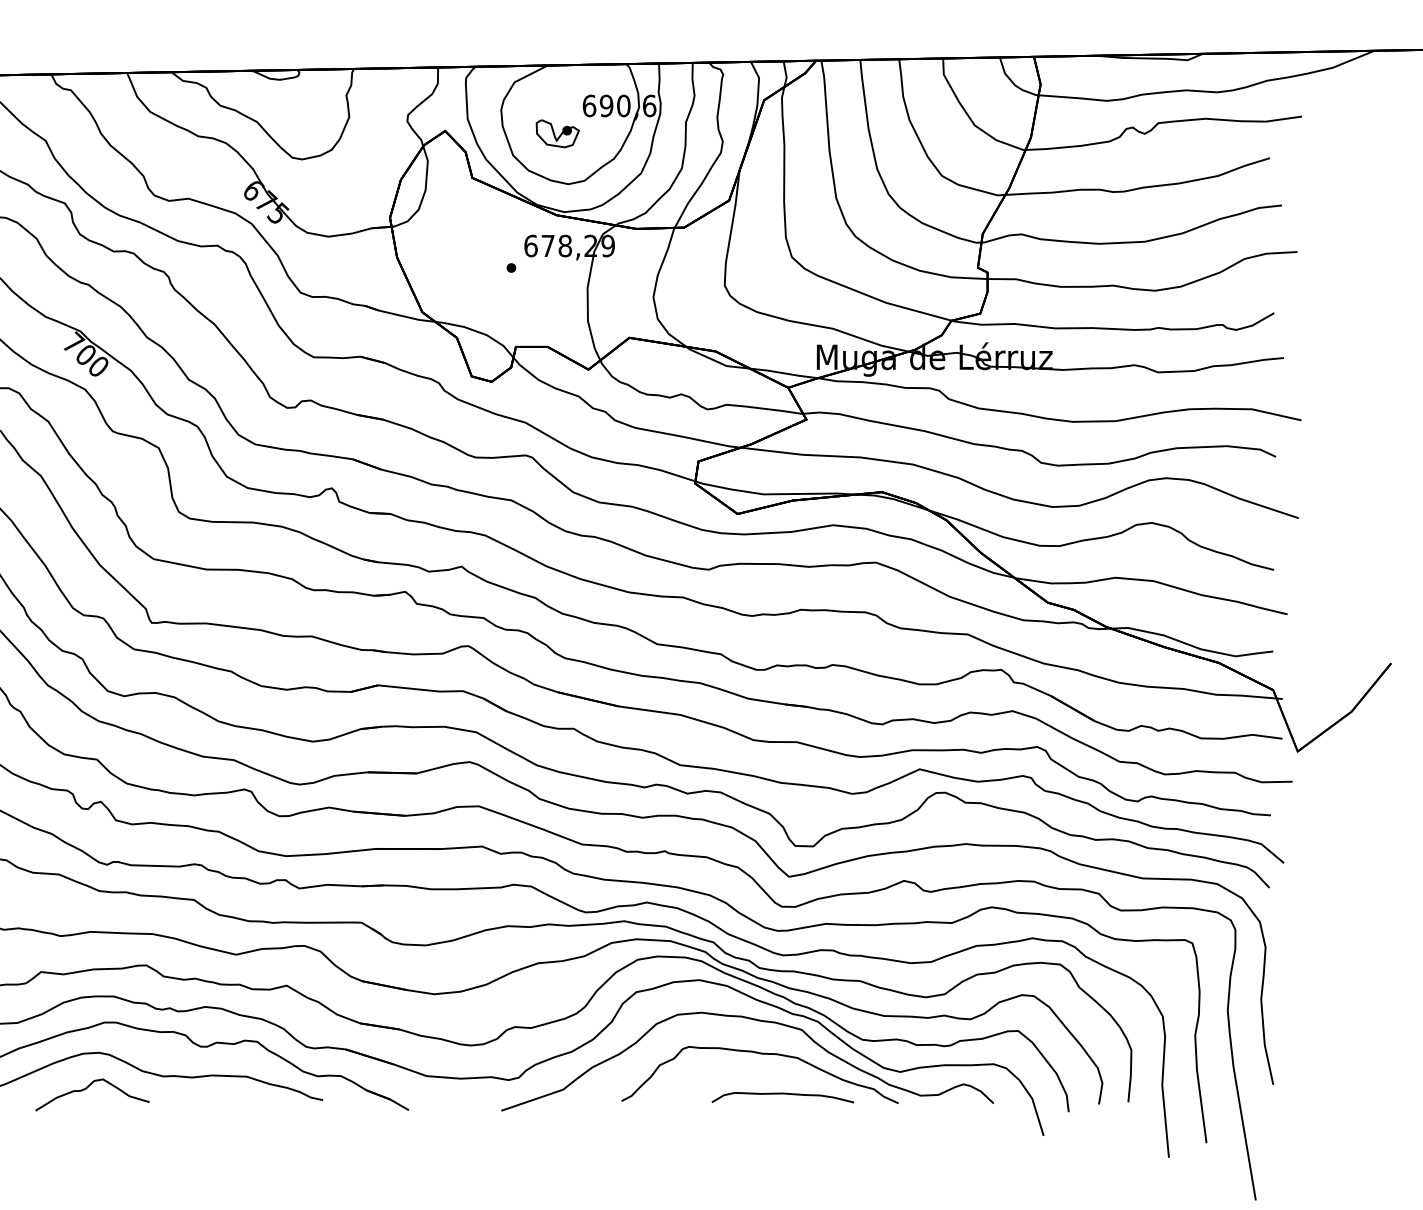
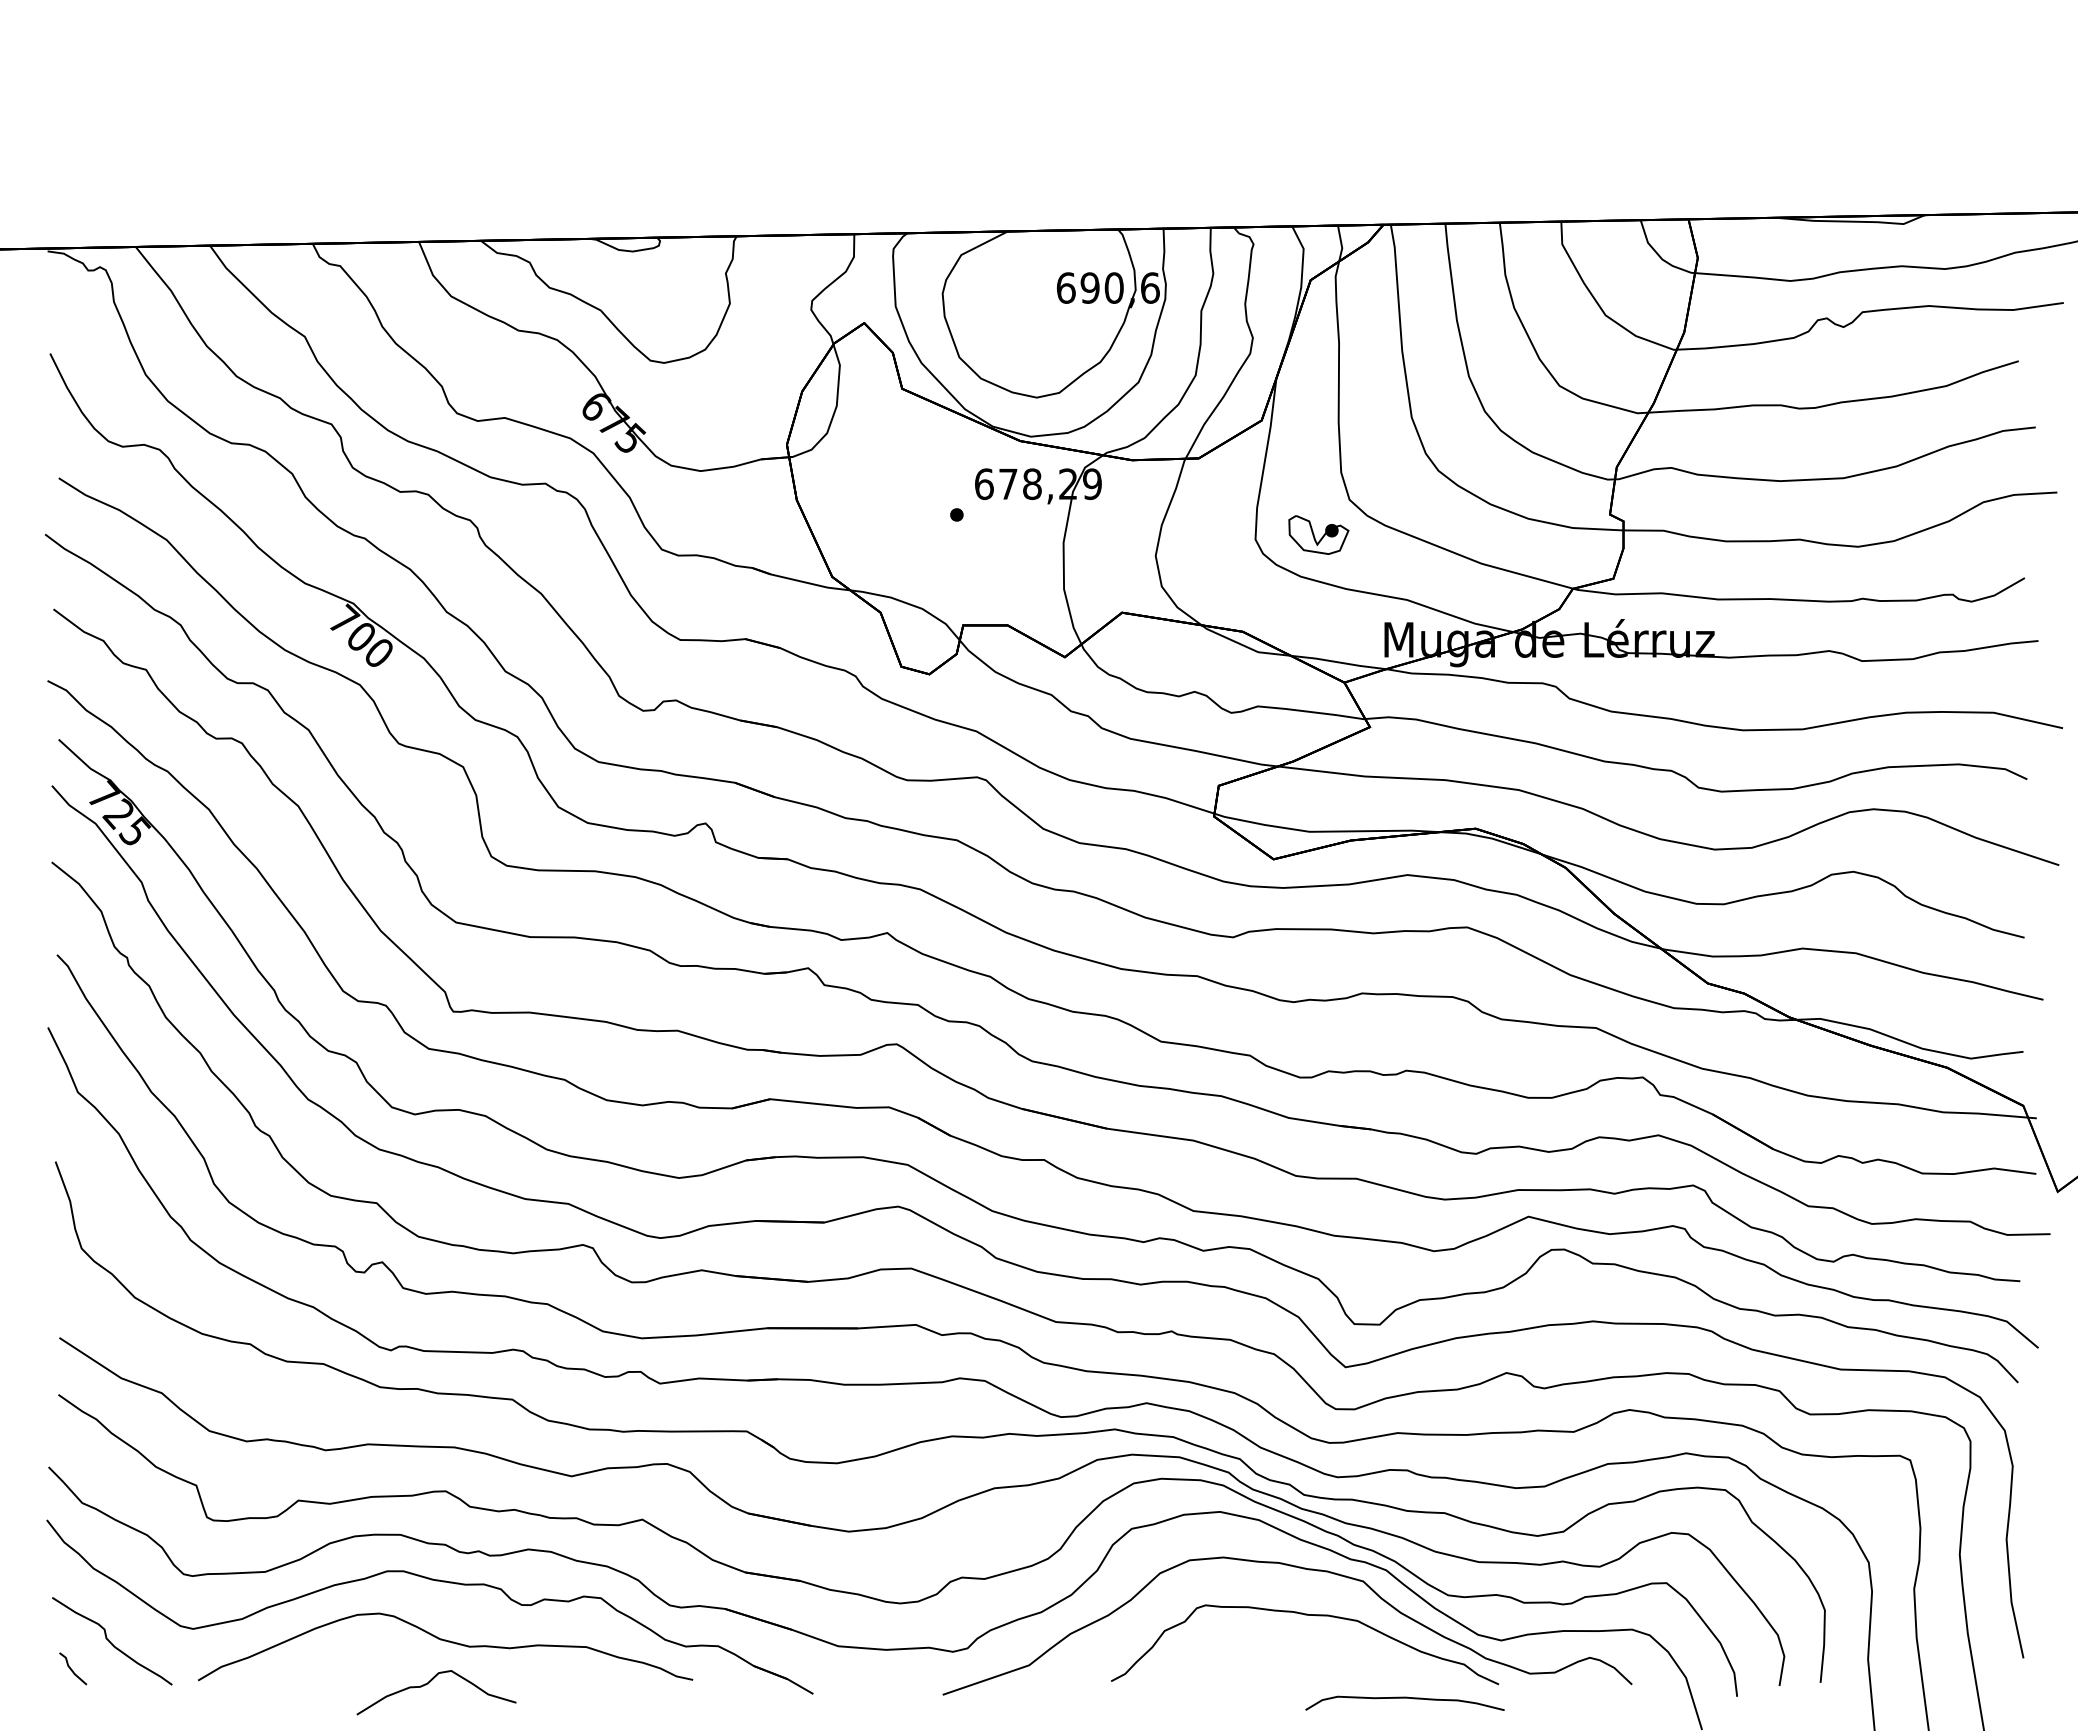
part: (557, 133) -> (1318, 534), moved
curve: (86, 1089) -> (428, 1684), moved
curve: (782, 1094) -> (1404, 1698), moved

